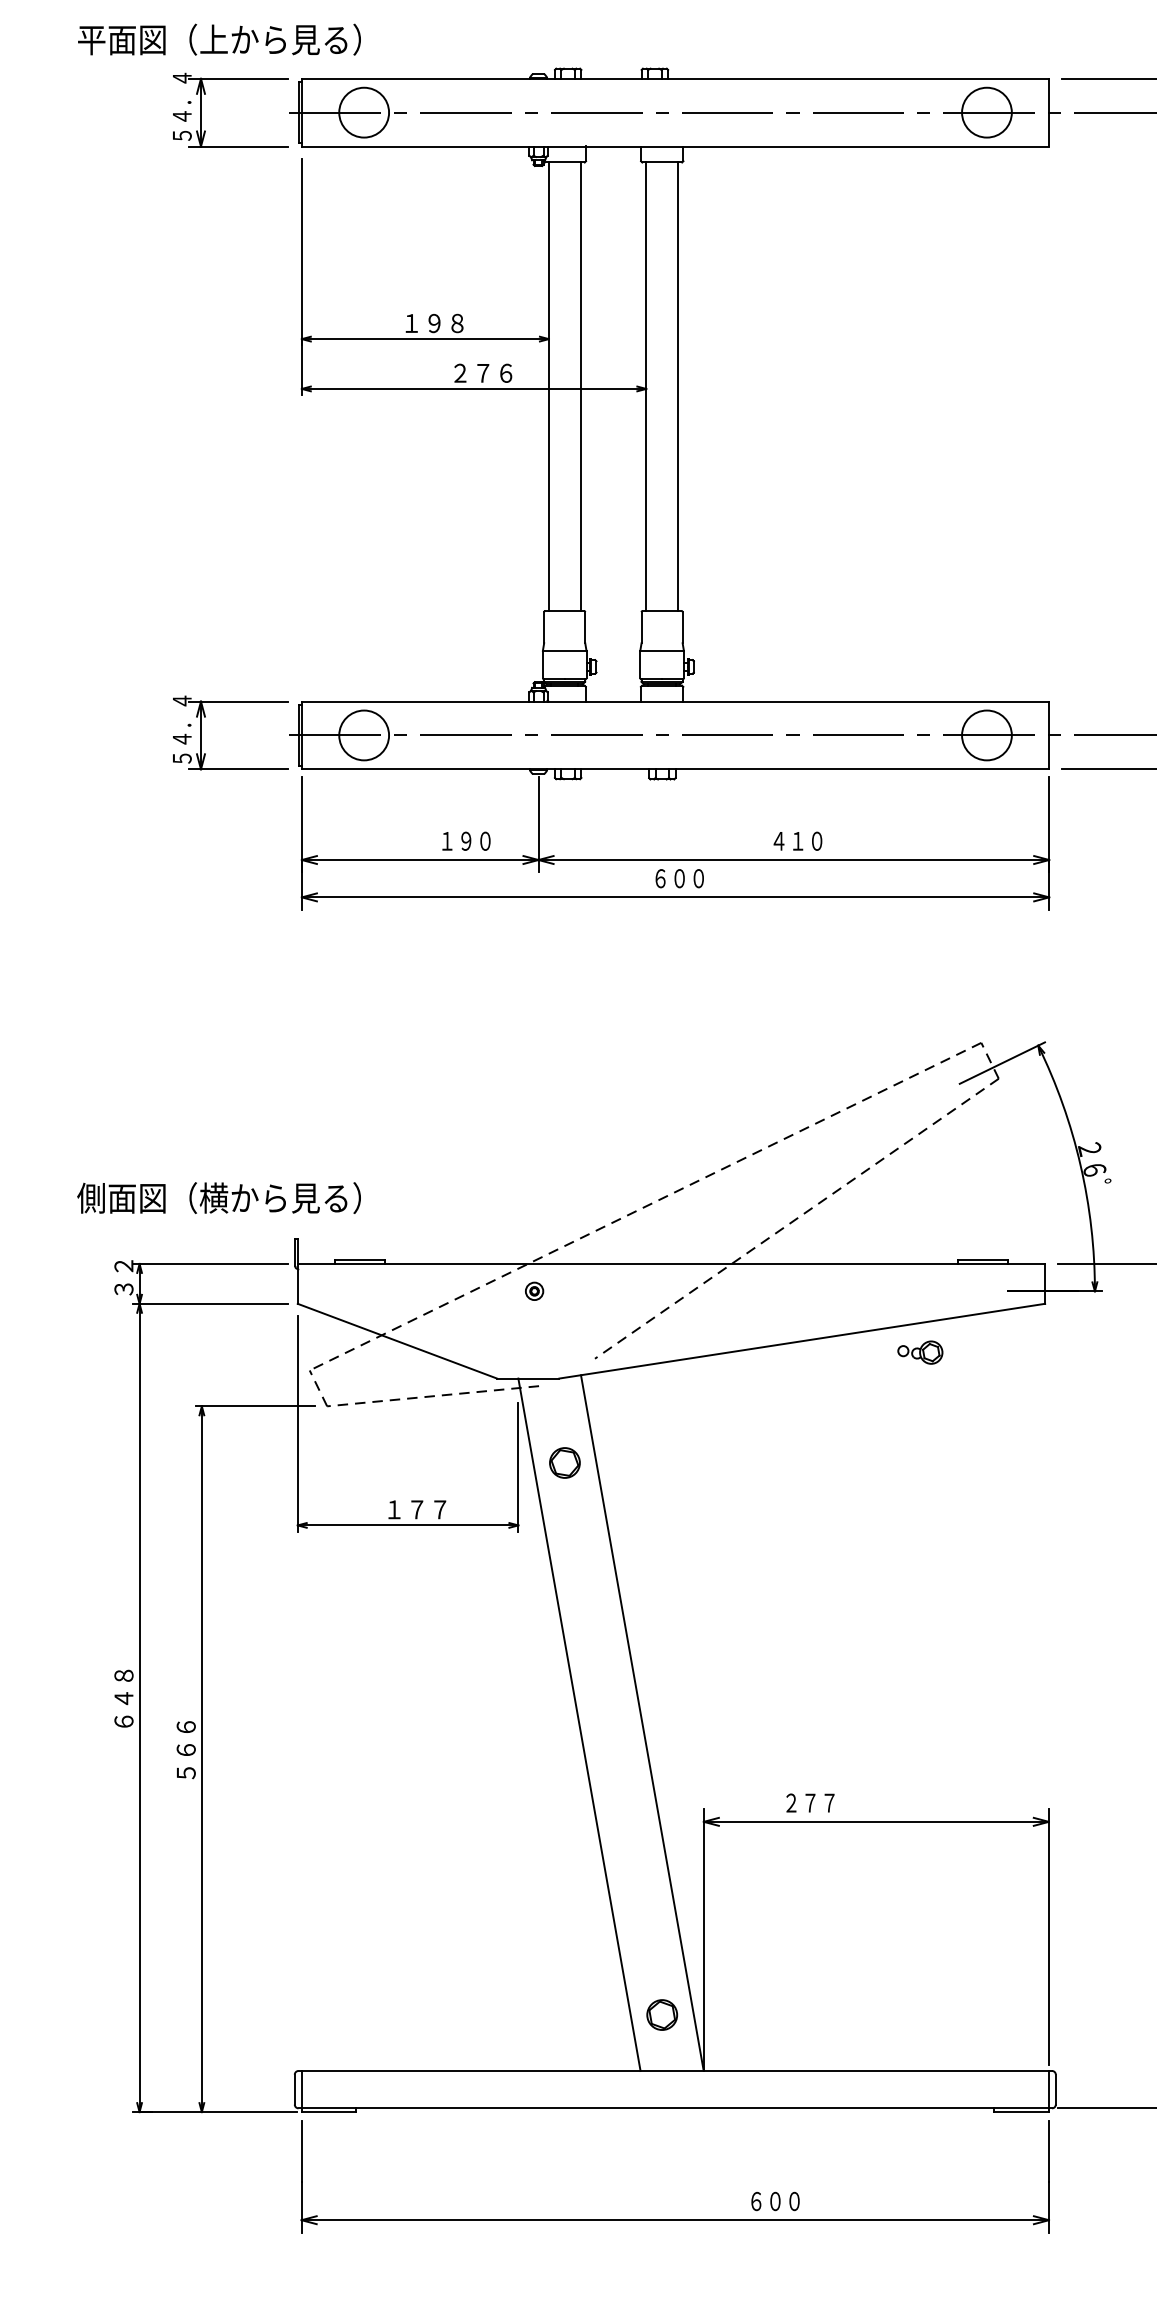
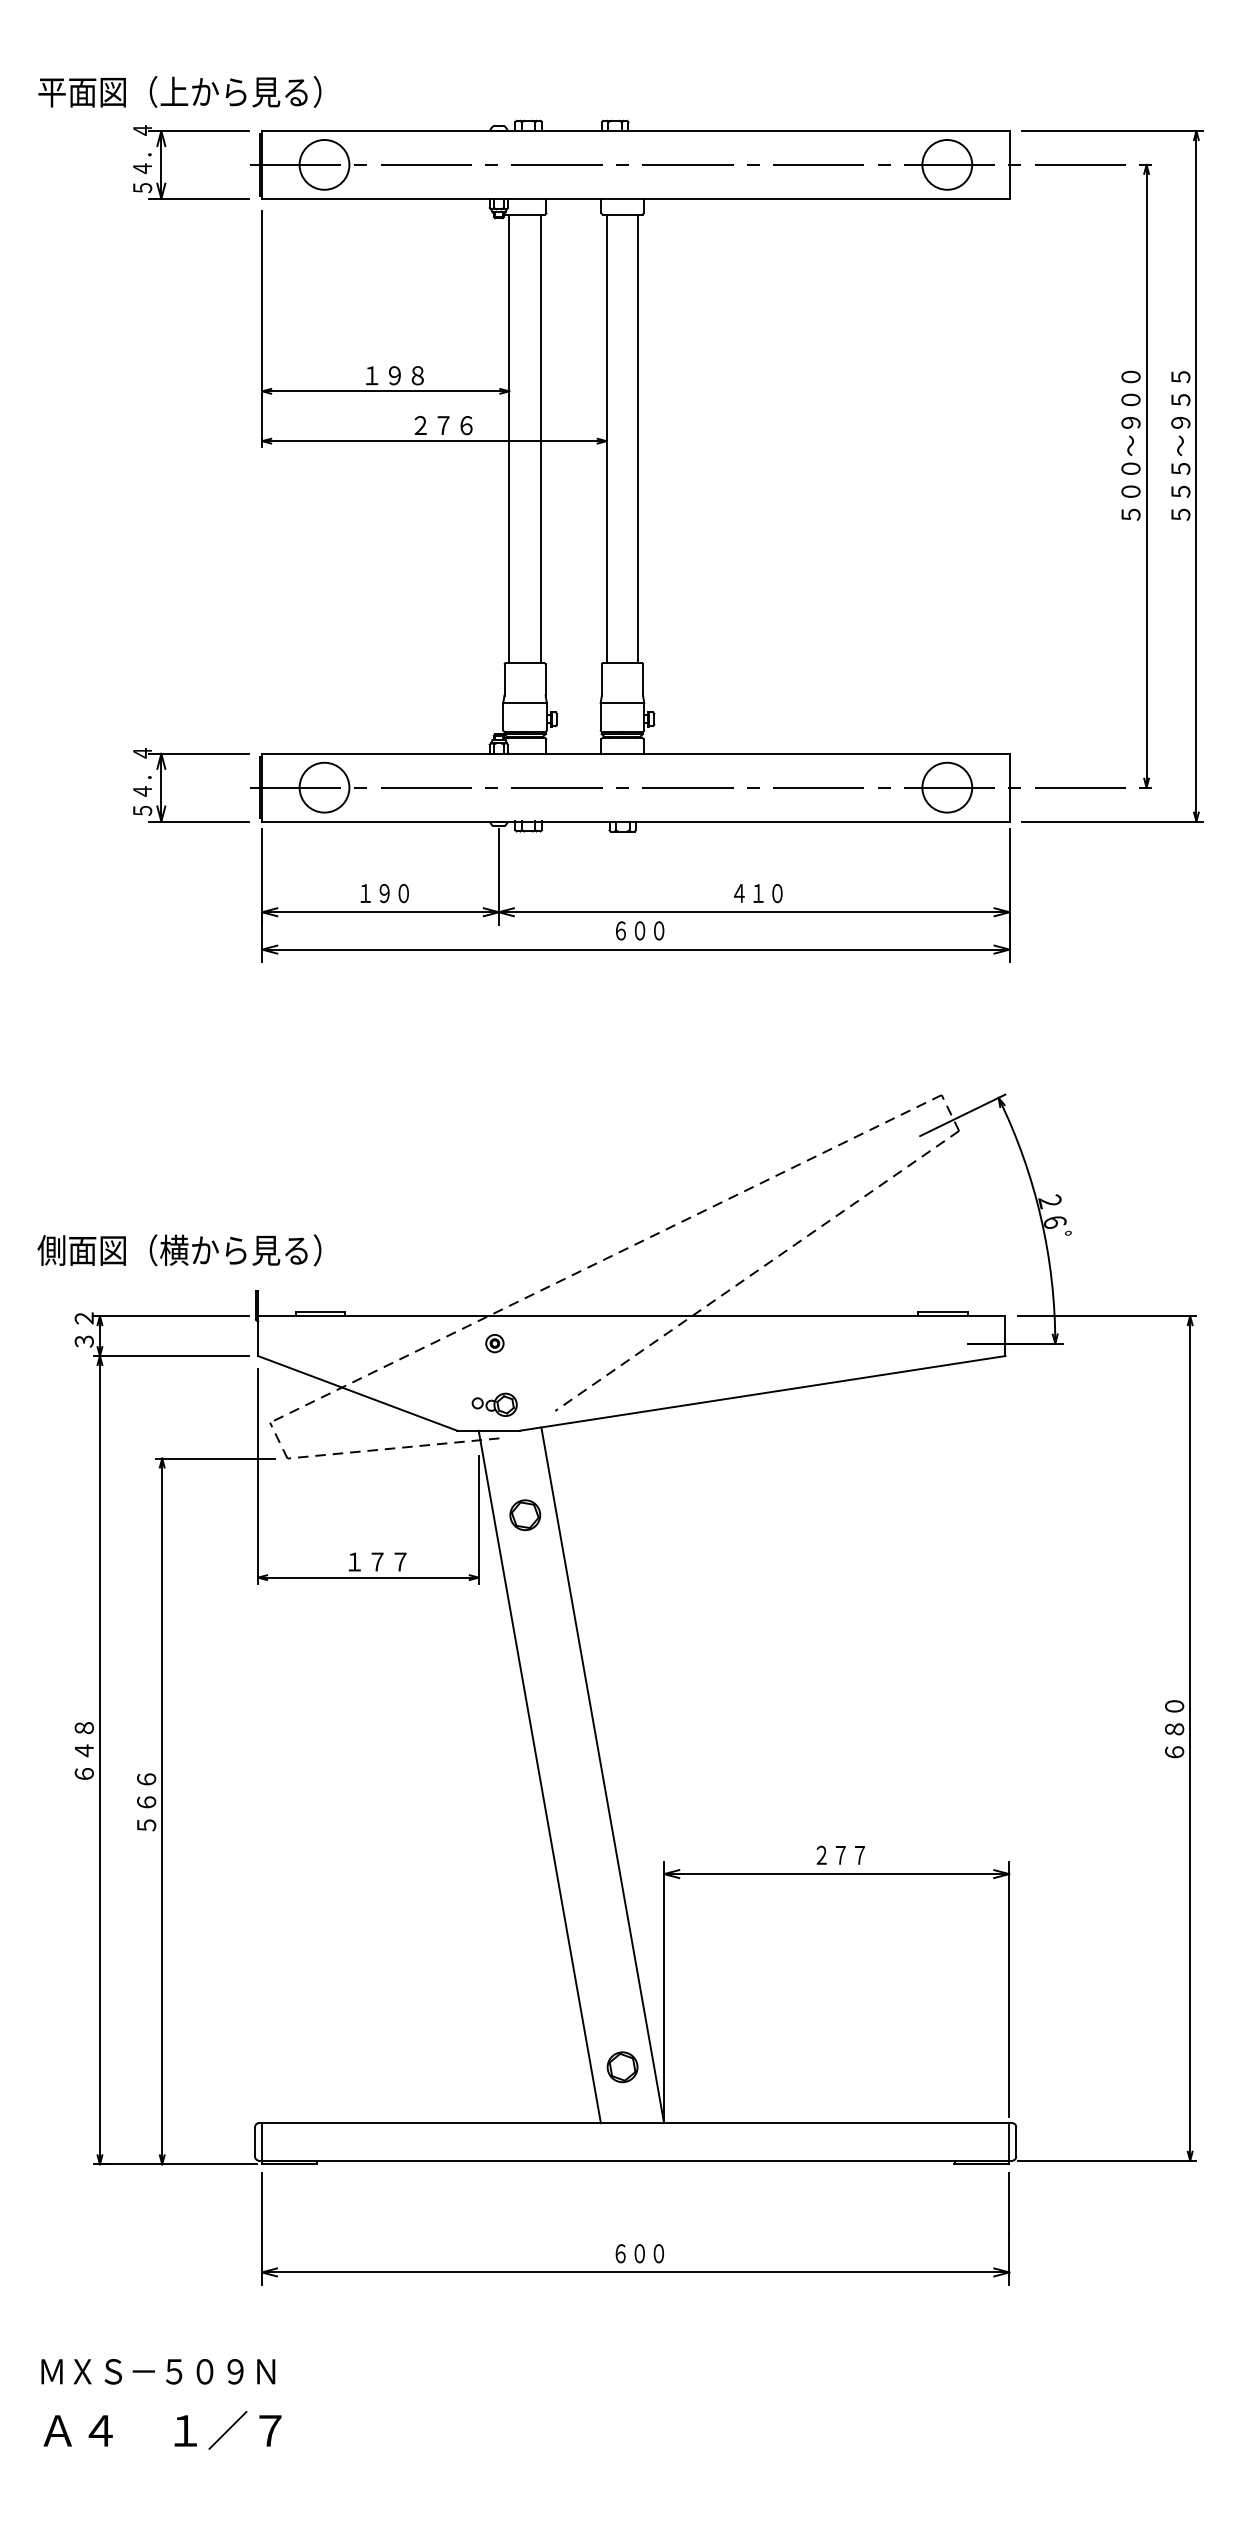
text: (466, 841) -> (384, 893), moved
part: (920, 1352) -> (494, 1404), moved
text: (810, 1802) -> (840, 1854), moved
text: (775, 2201) -> (639, 2253), moved

